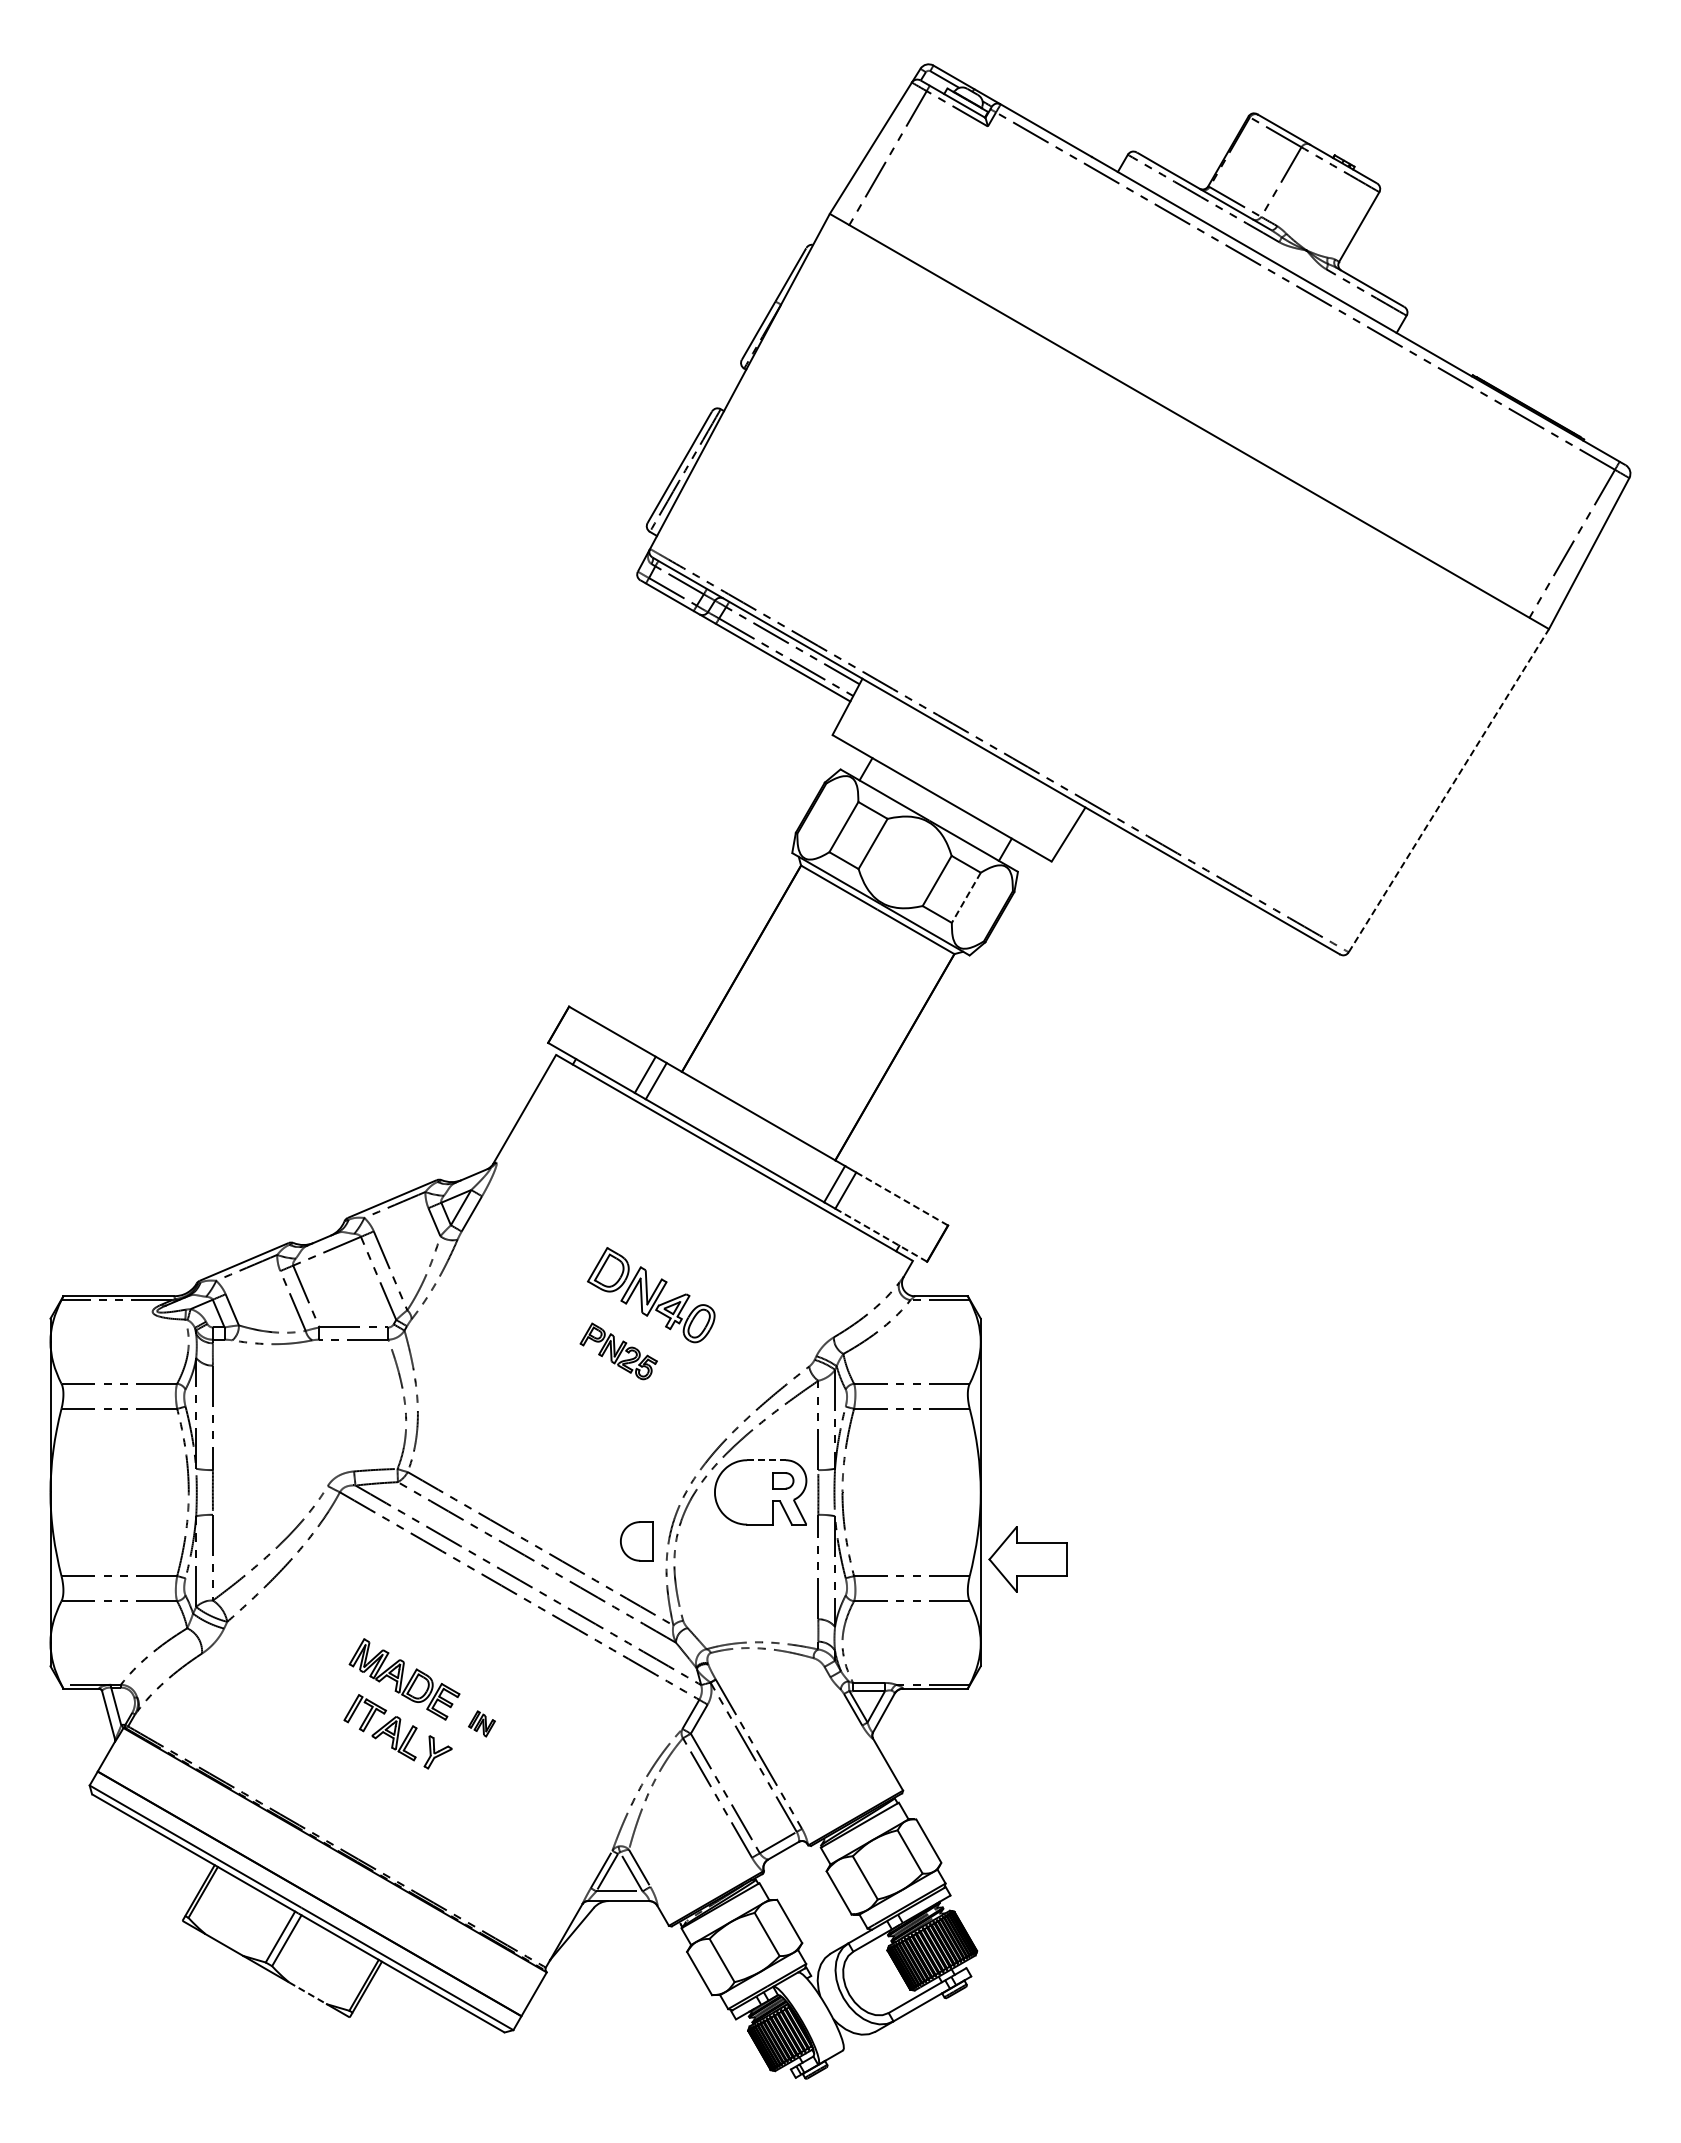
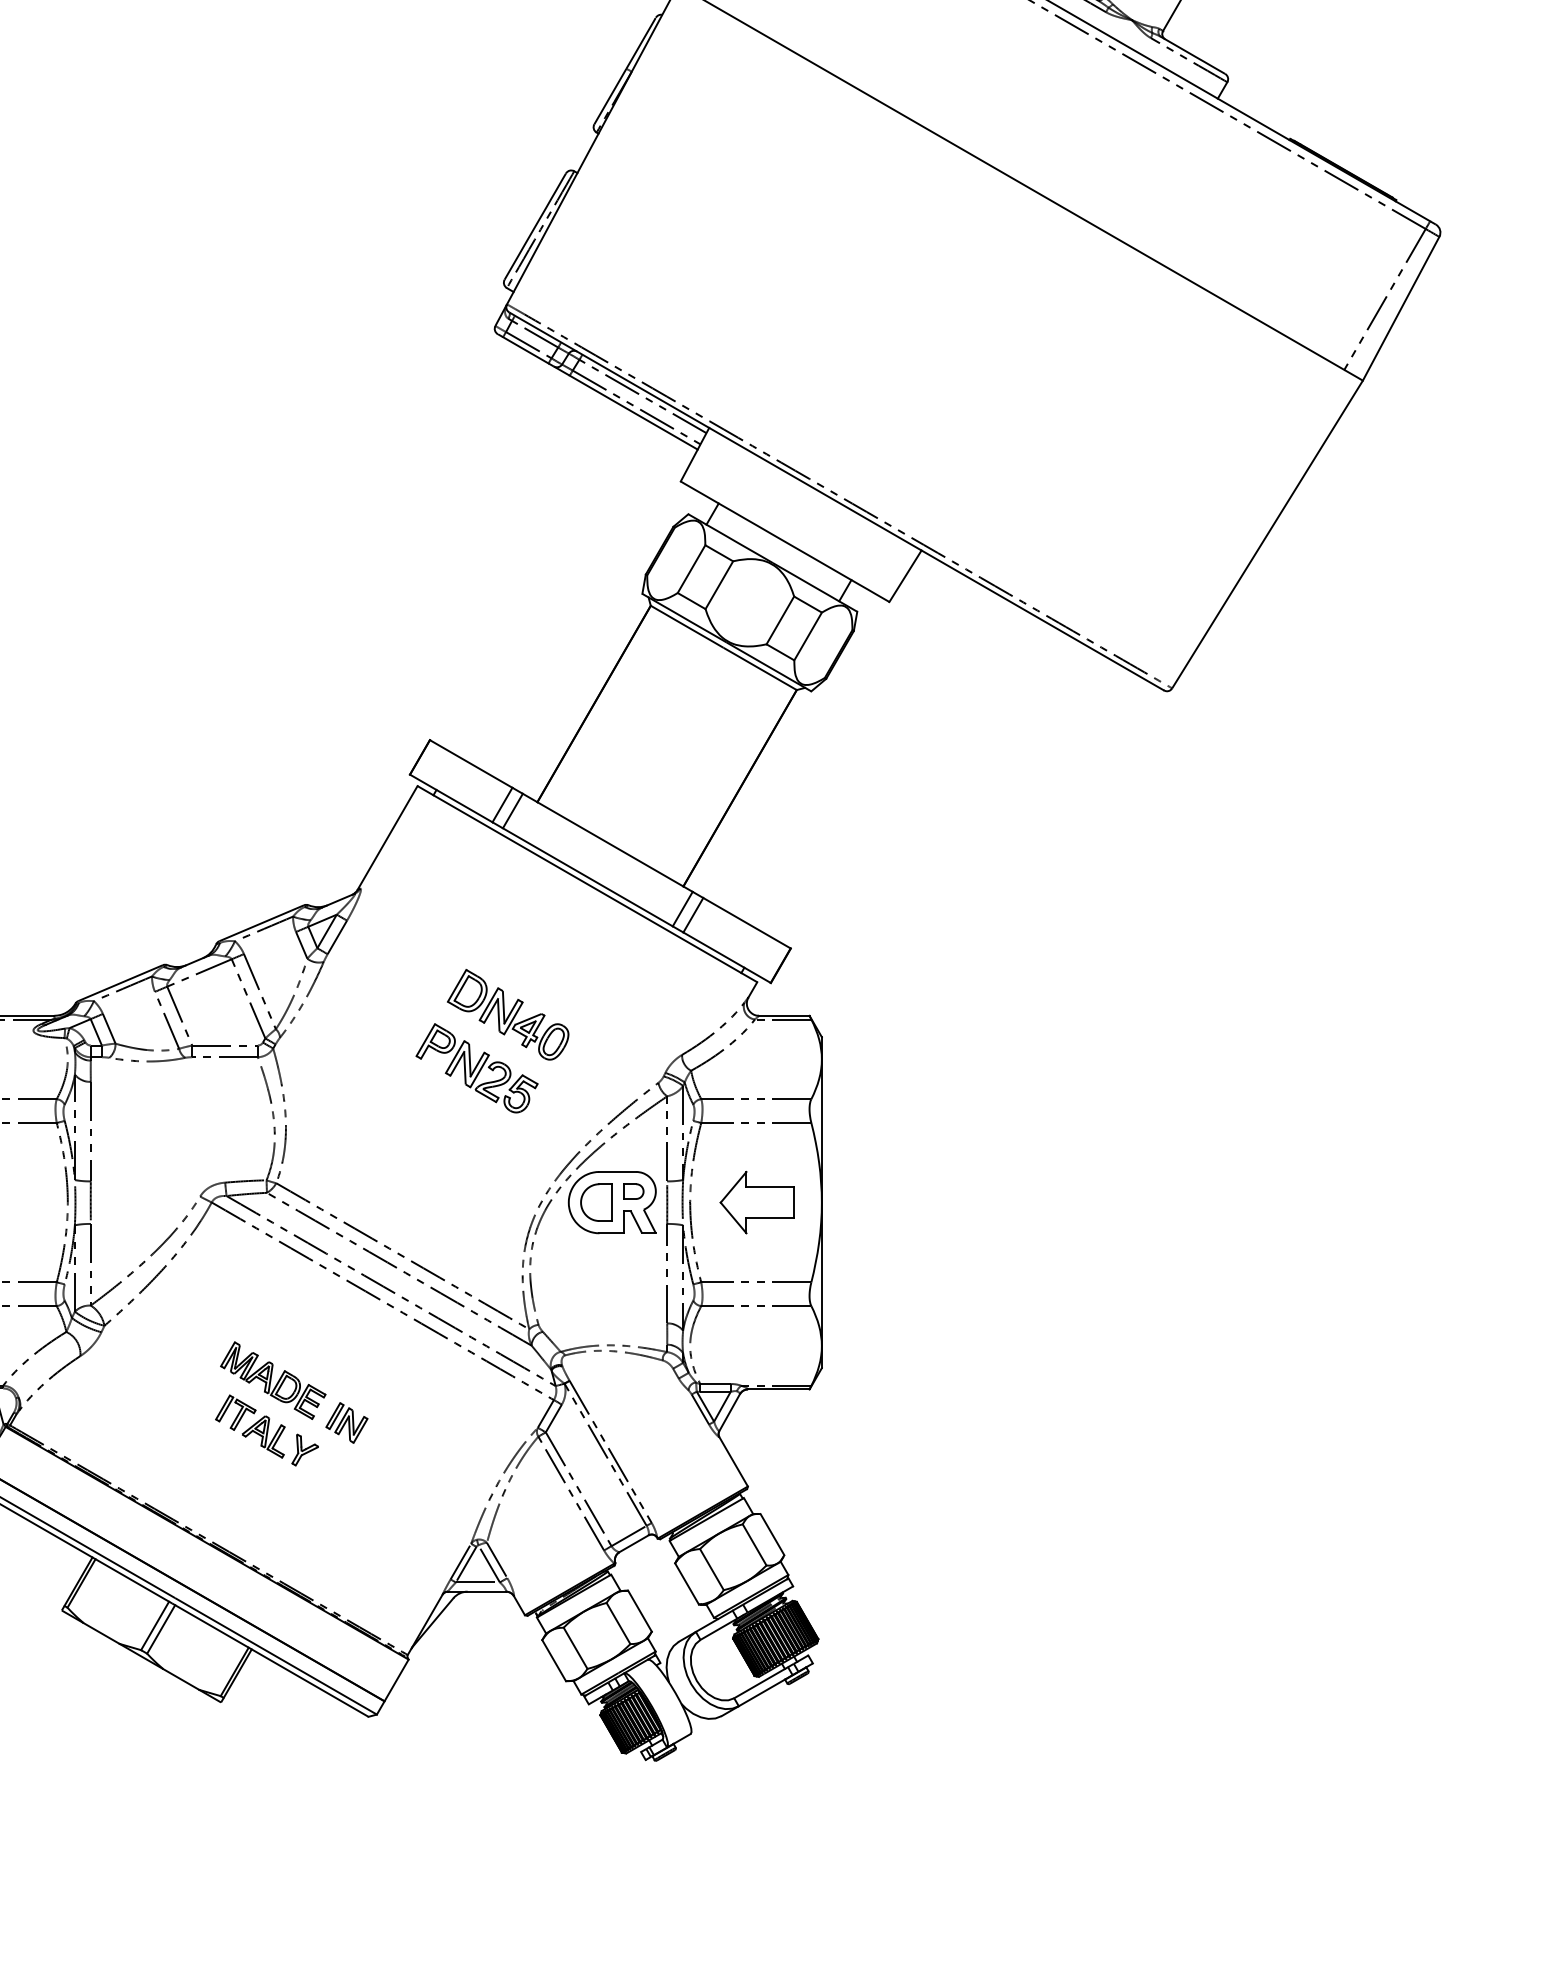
line: (1448, 790) -> (1267, 534), dashed -> solid
line: (966, 897) -> (808, 636), dashed -> solid
line: (902, 1198) -> (747, 922), dashed -> solid
line: (881, 1235) -> (727, 957), dashed -> solid
part: (618, 1351) -> (476, 1068), size x1.67
line: (766, 1460) -> (617, 1172), dashed -> solid
part: (636, 1541) -> (595, 1202), moved
part: (1027, 1559) -> (756, 1202), moved
part: (481, 1723) -> (346, 1422), size x1.67
line: (307, 1993) -> (180, 1679), dashed -> solid

